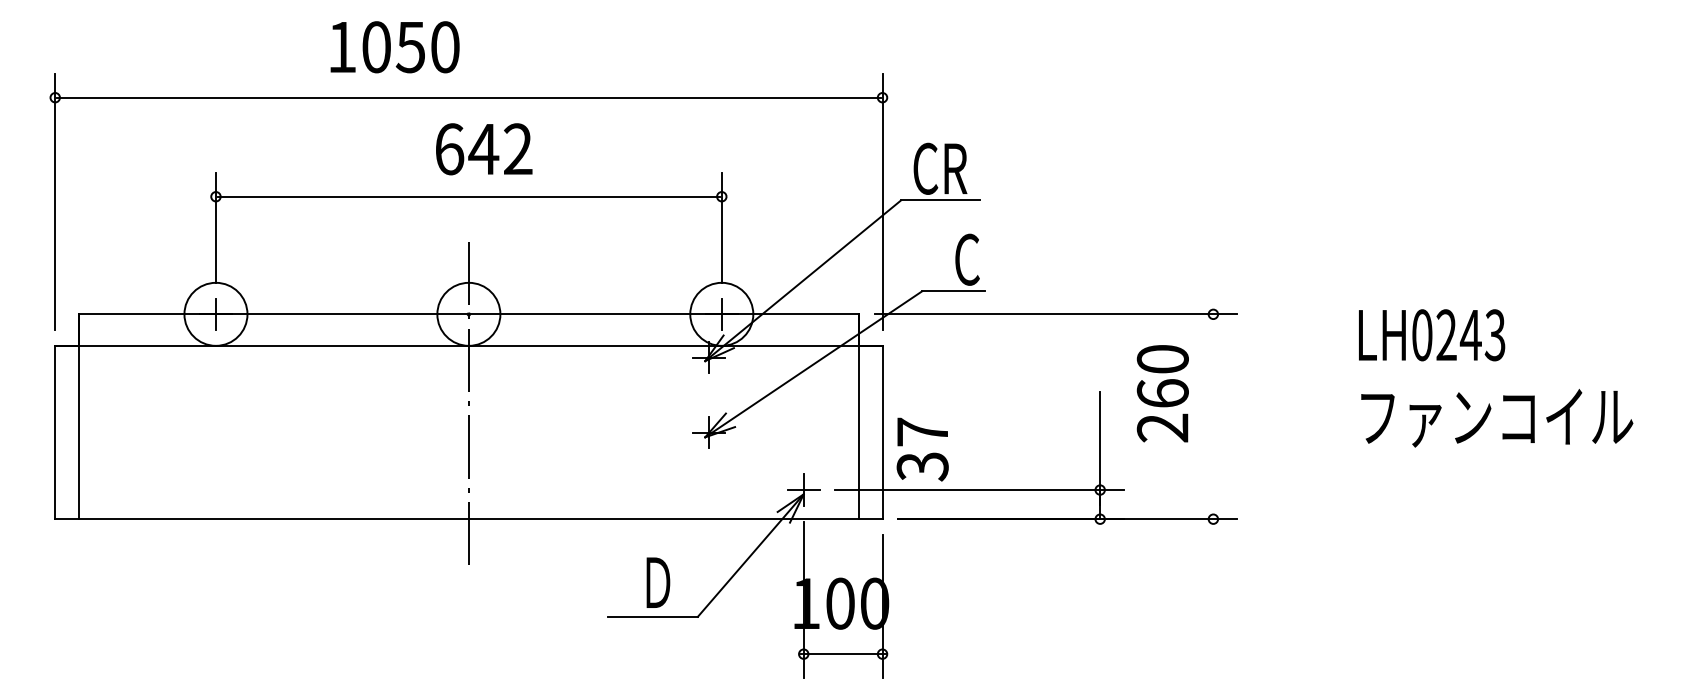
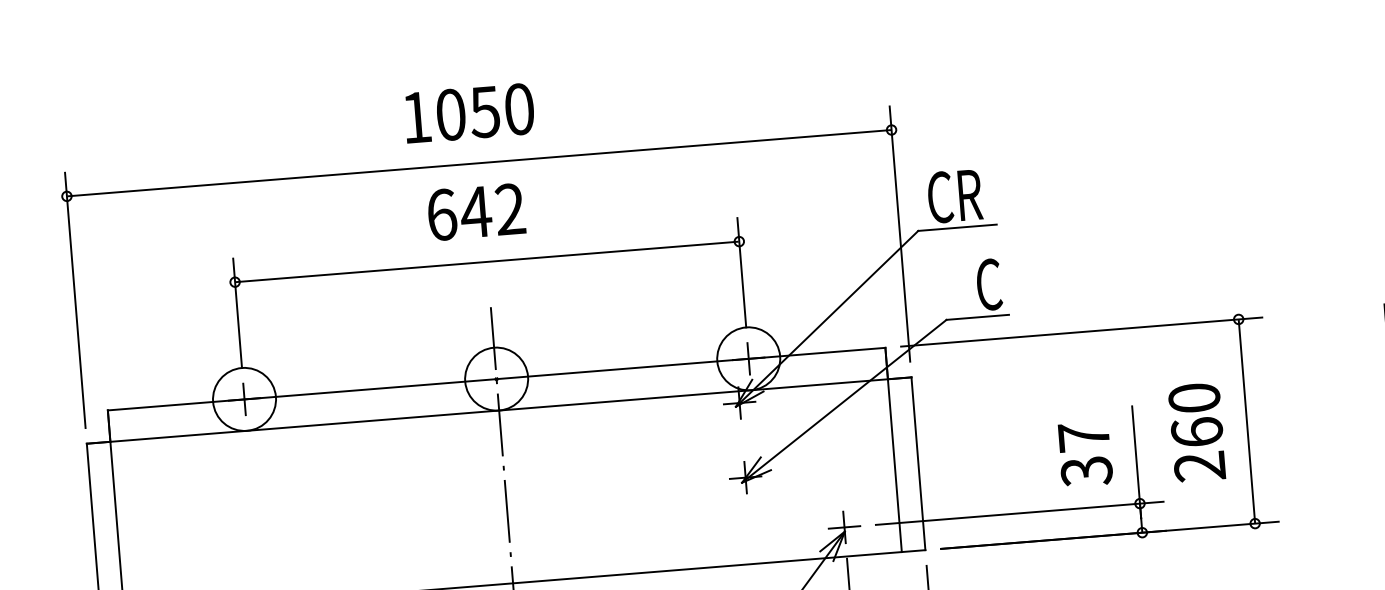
text: (394, 47) -> (468, 113), moved
text: (484, 149) -> (476, 212), moved
text: (1162, 393) -> (1196, 432), moved
line: (1213, 416) -> (1247, 421), added
text: (922, 449) -> (1085, 454), moved

